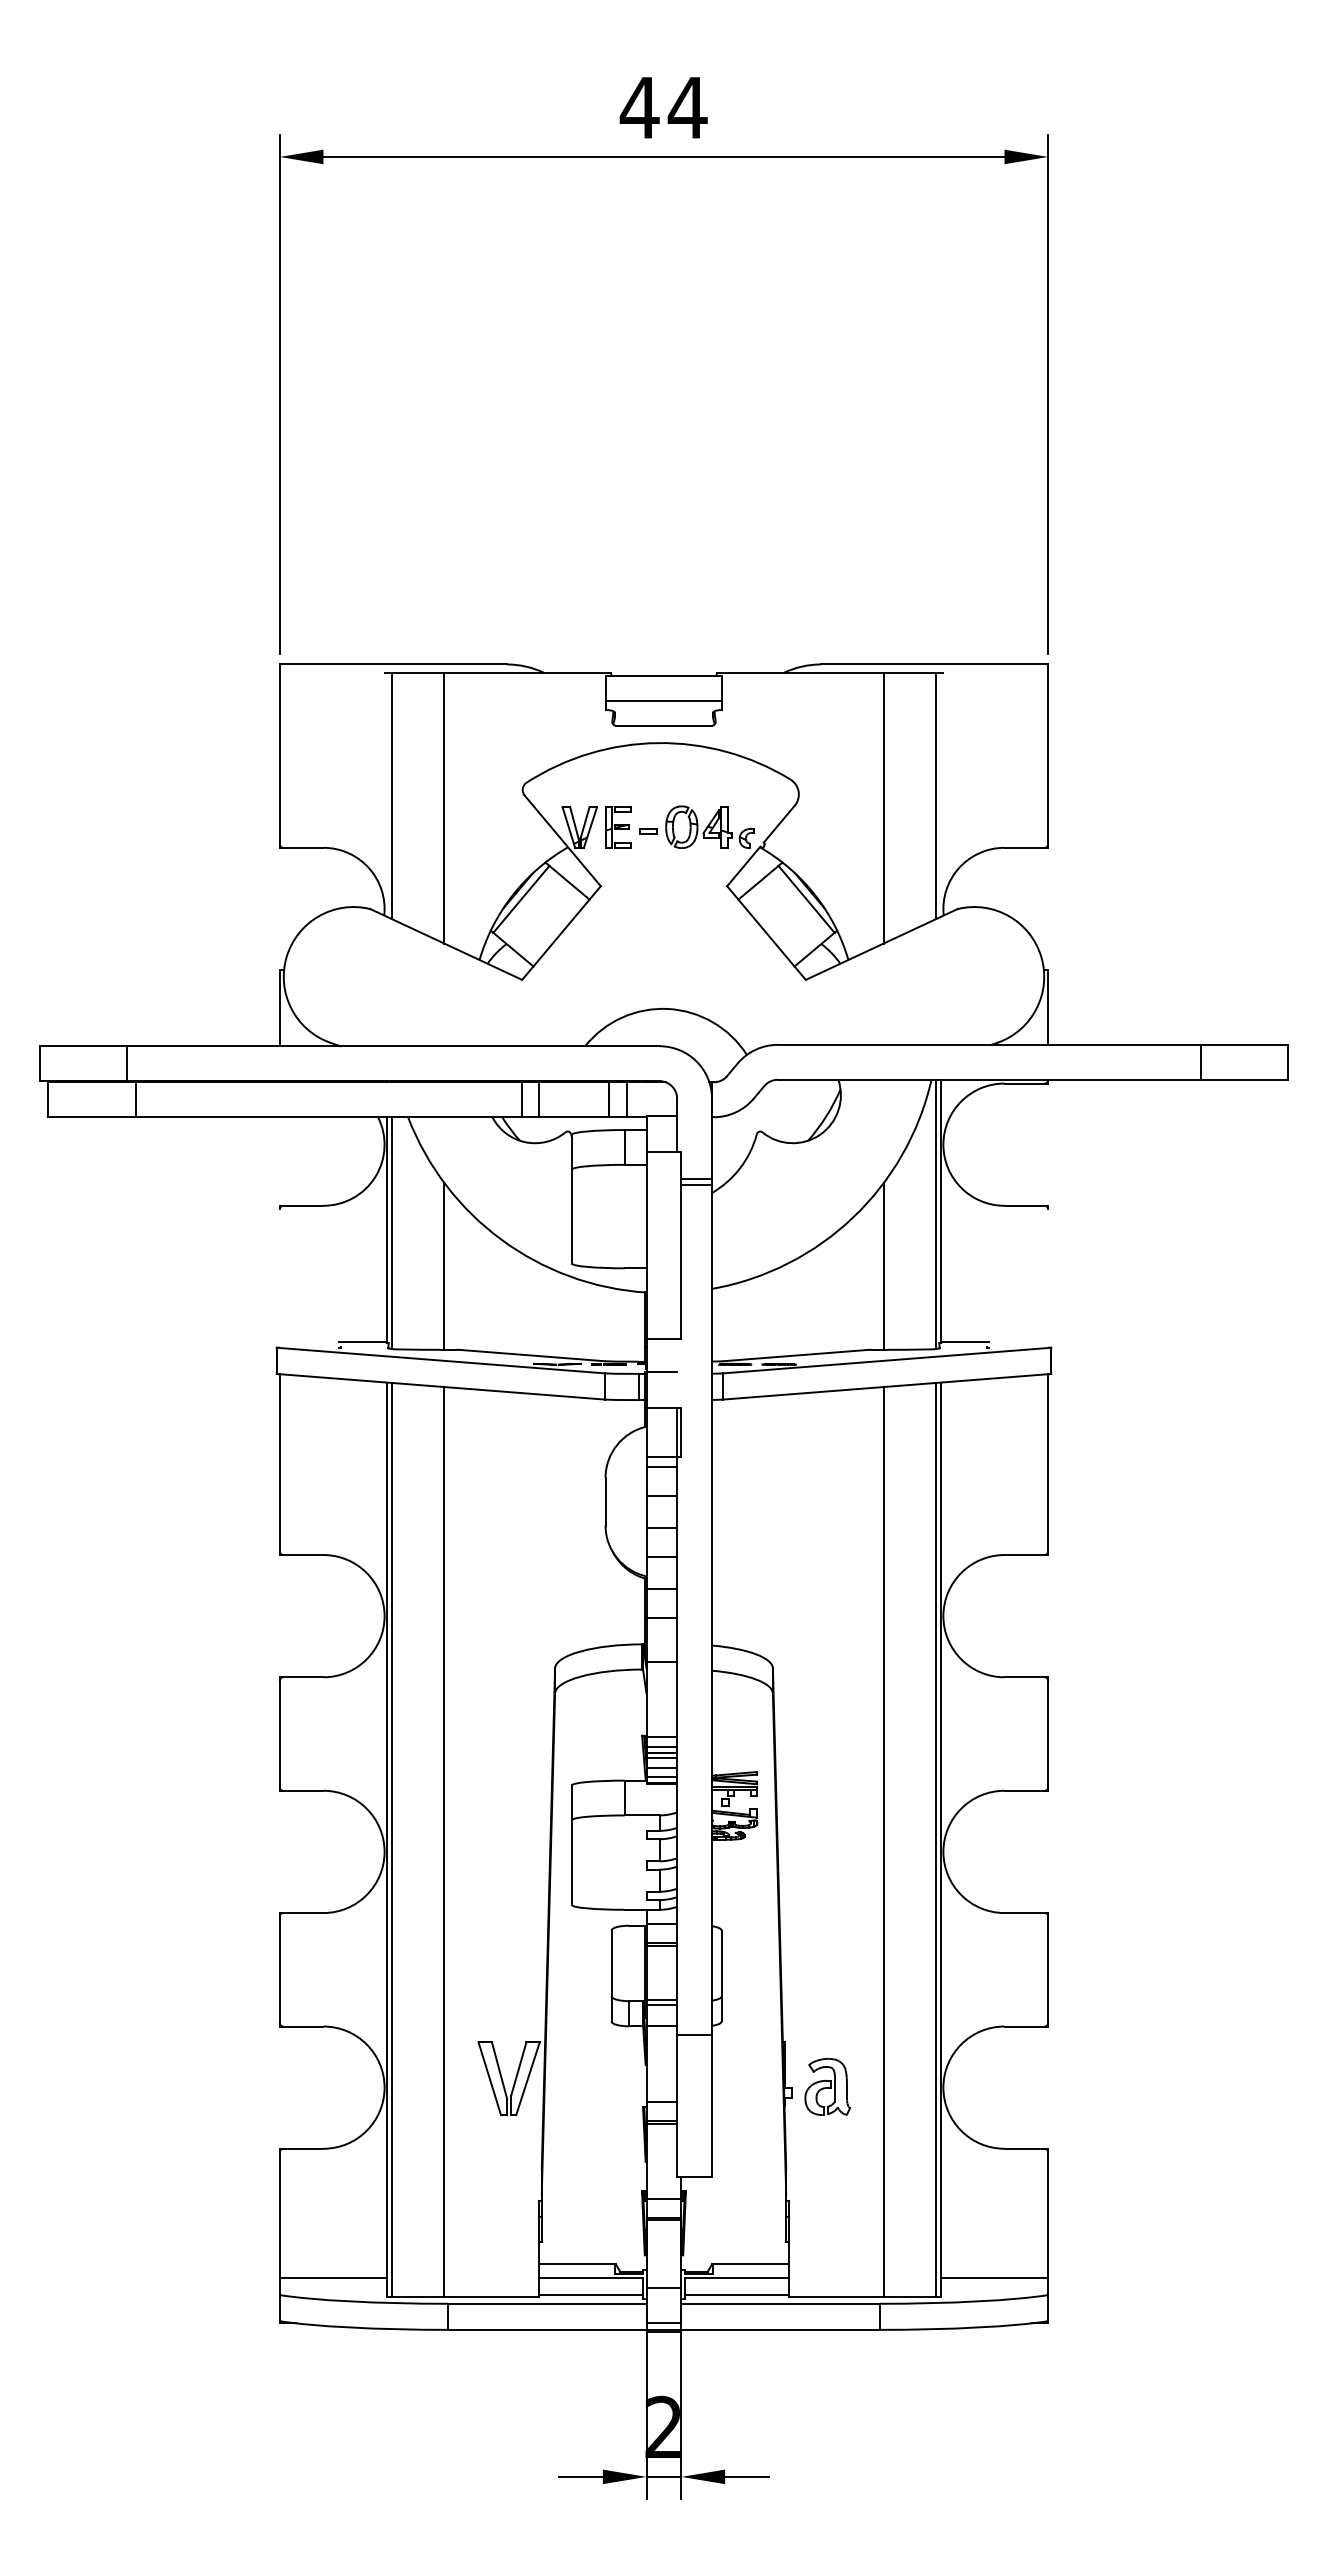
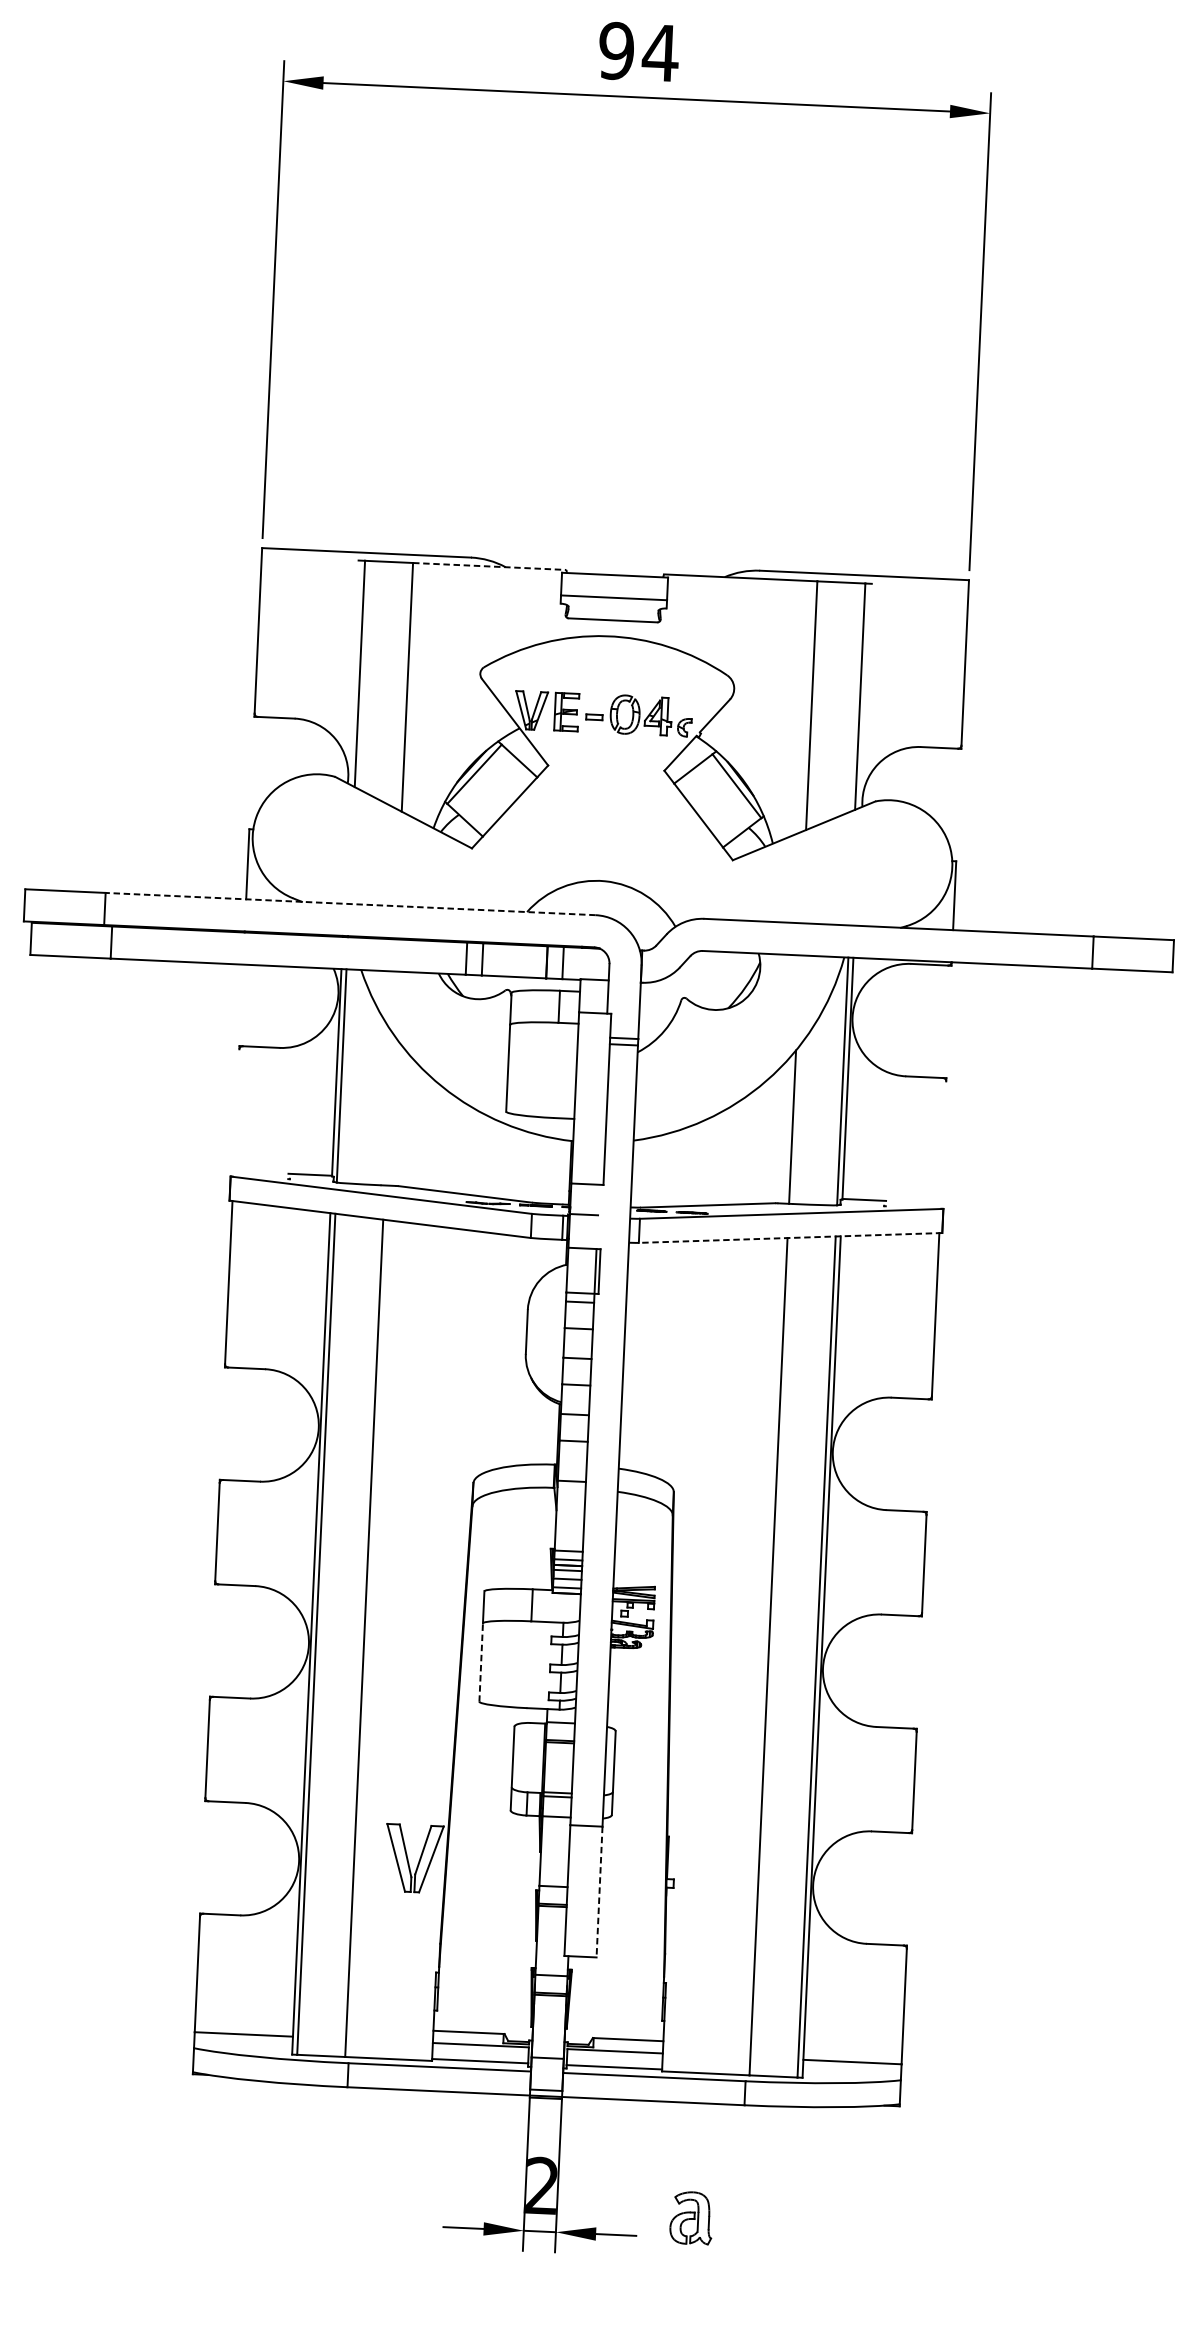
text: (639, 107) -> (616, 50), 44 -> 94
line: (528, 673) -> (490, 566), solid -> dashed
line: (392, 1046) -> (349, 904), solid -> dashed
line: (444, 1265) -> (388, 1107), removed
line: (887, 1386) -> (791, 1237), solid -> dashed
line: (572, 1862) -> (481, 1662), solid -> dashed
part: (827, 2086) -> (691, 2217), moved
line: (712, 2106) -> (599, 1892), solid -> dashed

